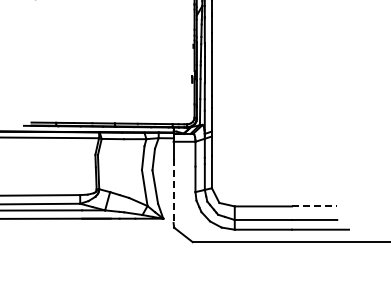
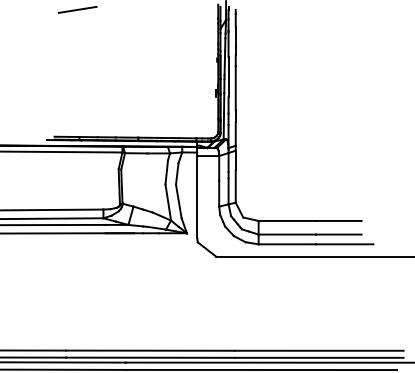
line: (173, 191) -> (197, 205), dashed -> solid
line: (314, 205) -> (338, 220), dashed -> solid

